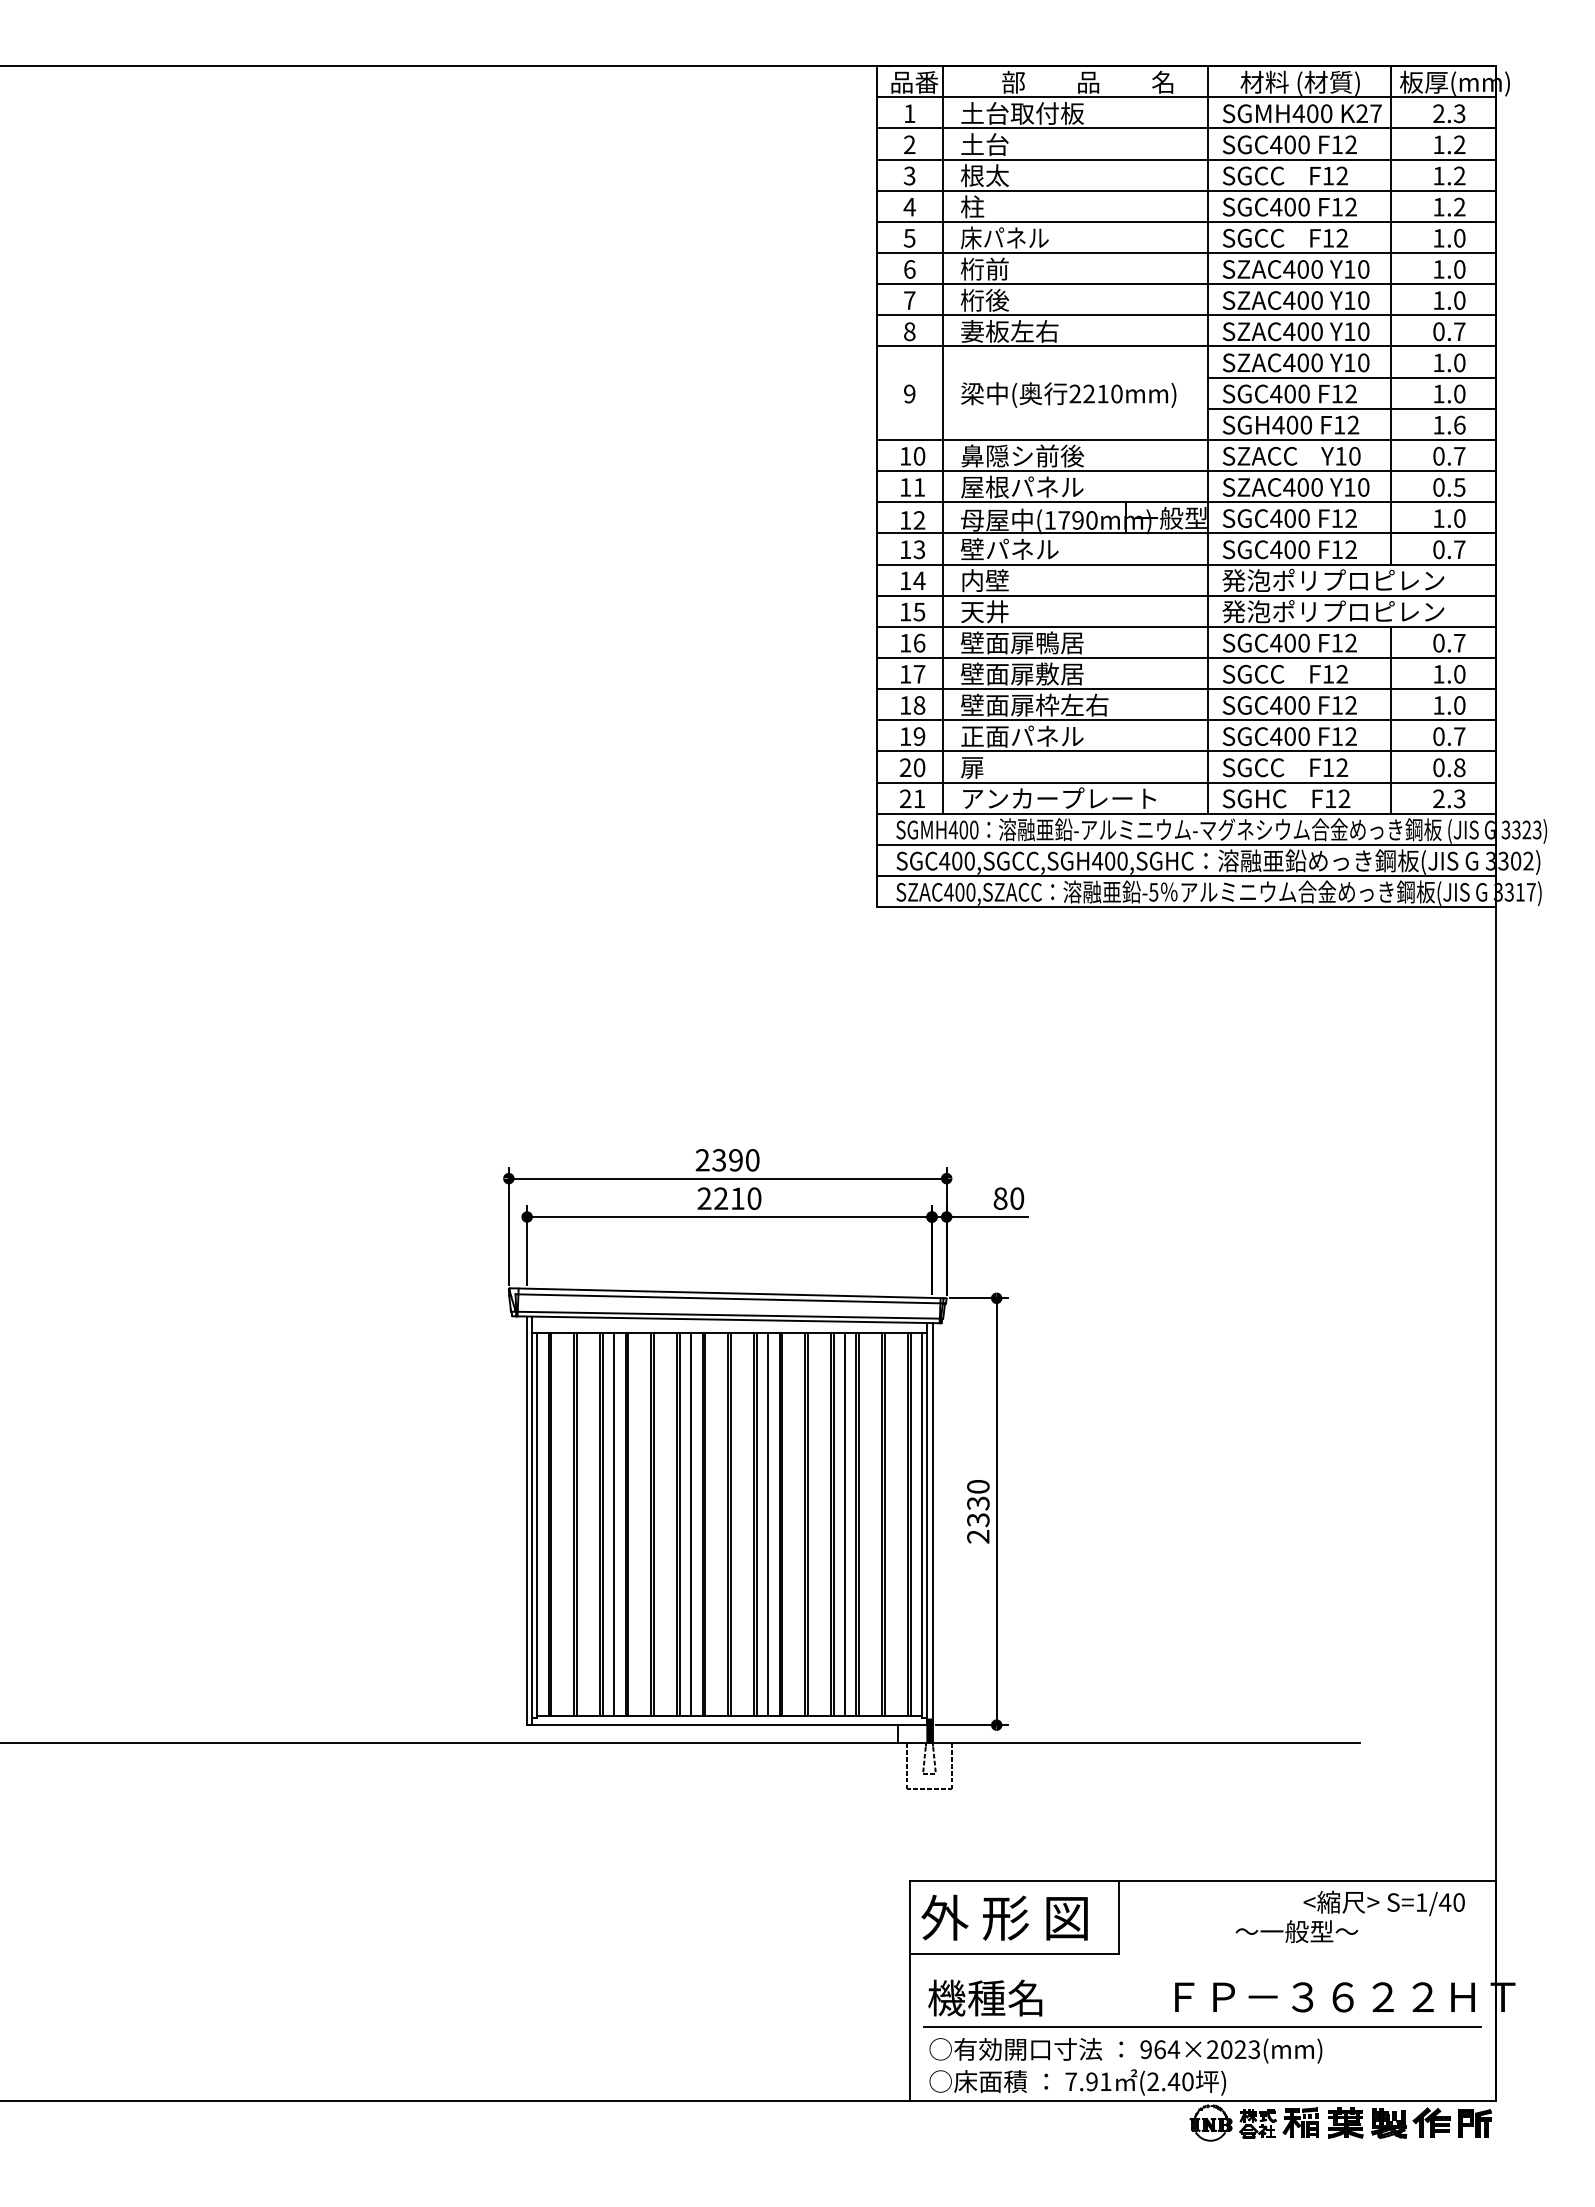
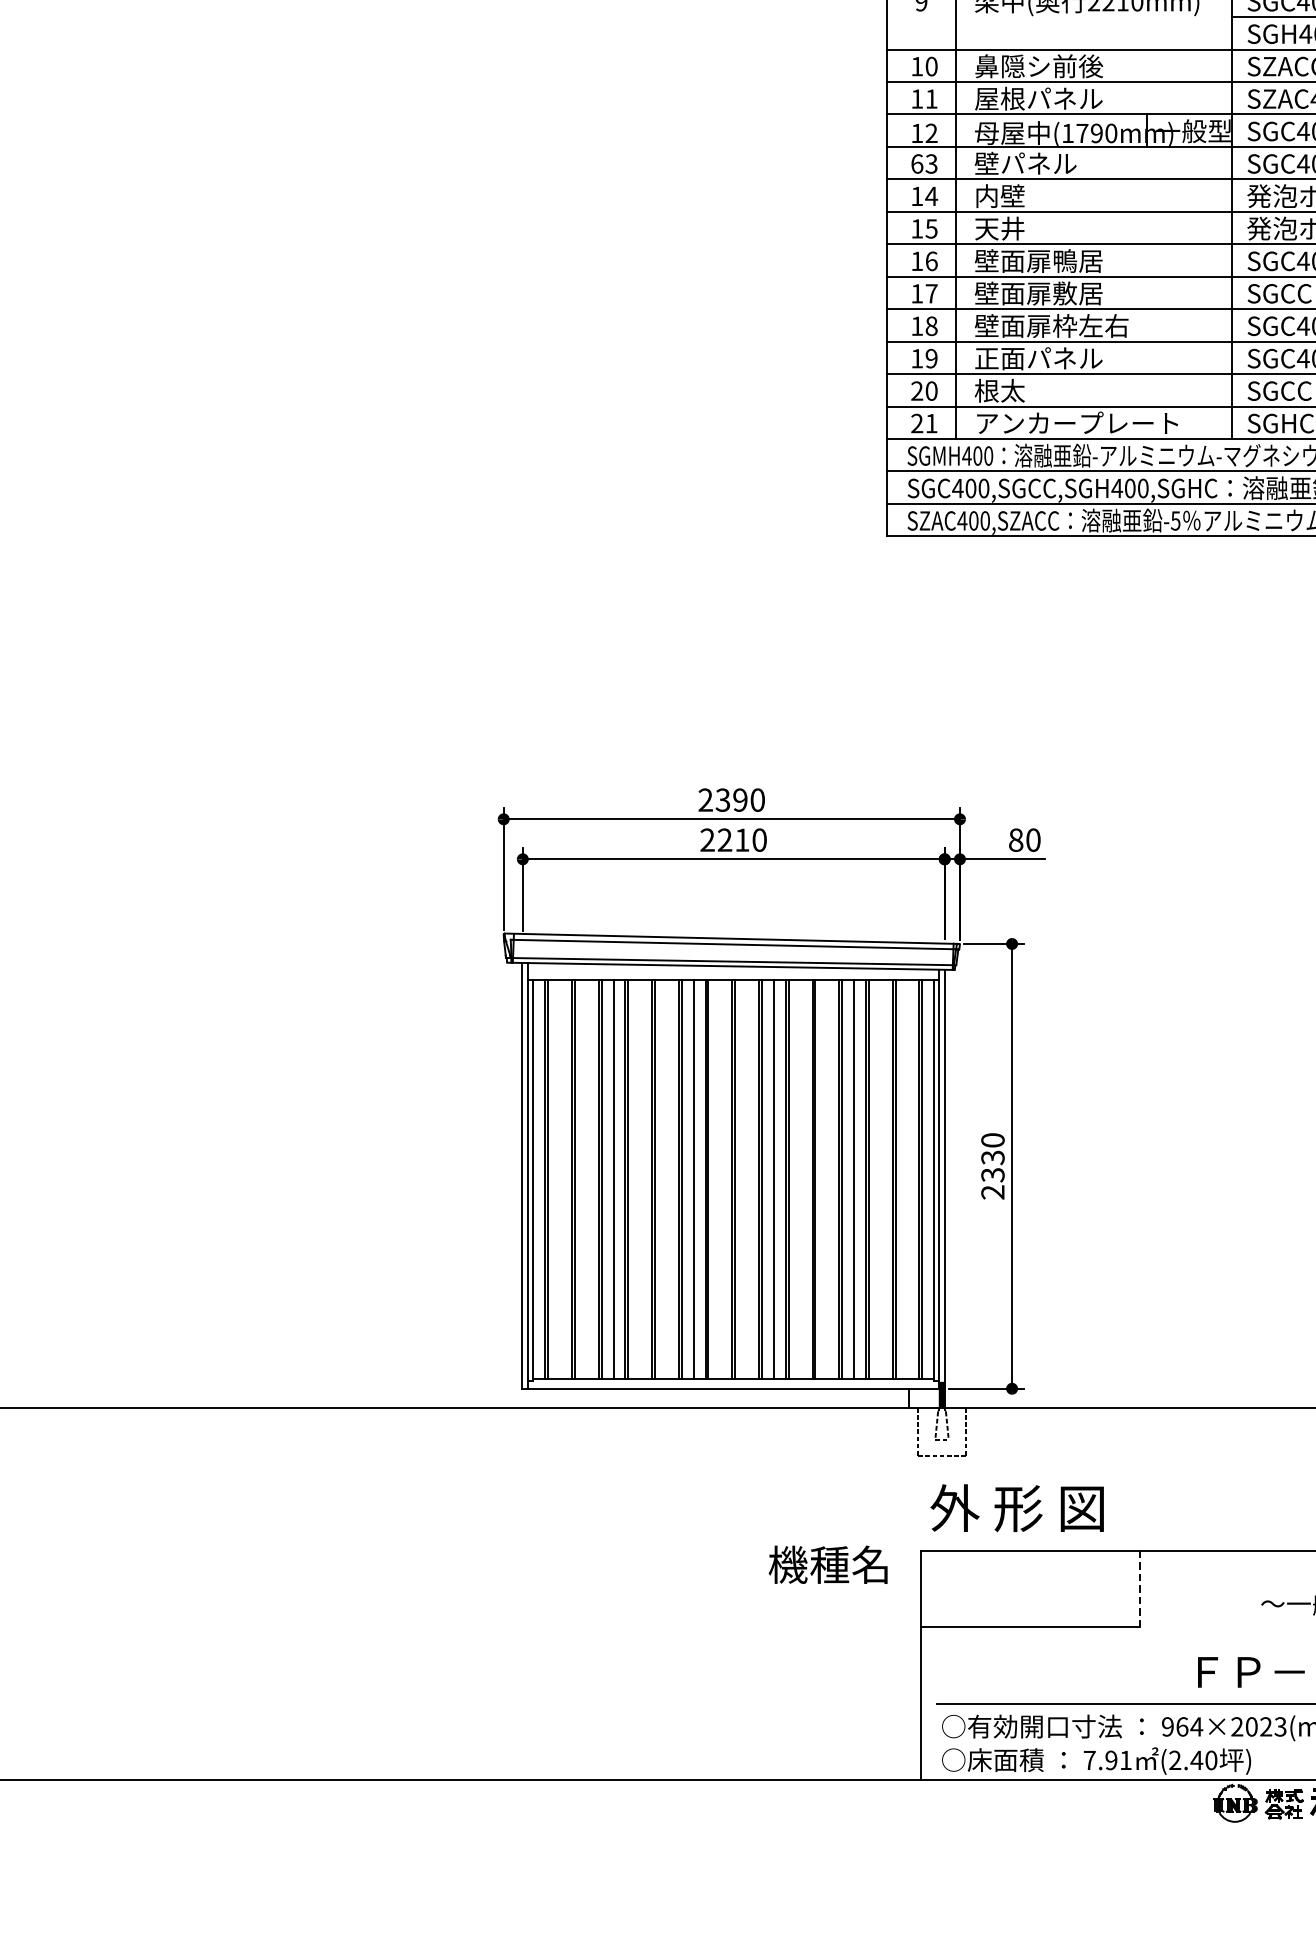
text: (905, 549) -> (917, 163), 13 -> 63
text: (984, 767) -> (999, 390), 扉 -> 根太
text: (1004, 1917) -> (1017, 1507), moved
line: (1119, 1917) -> (1140, 1589), solid -> dashed
text: (985, 1997) -> (828, 1564), moved

